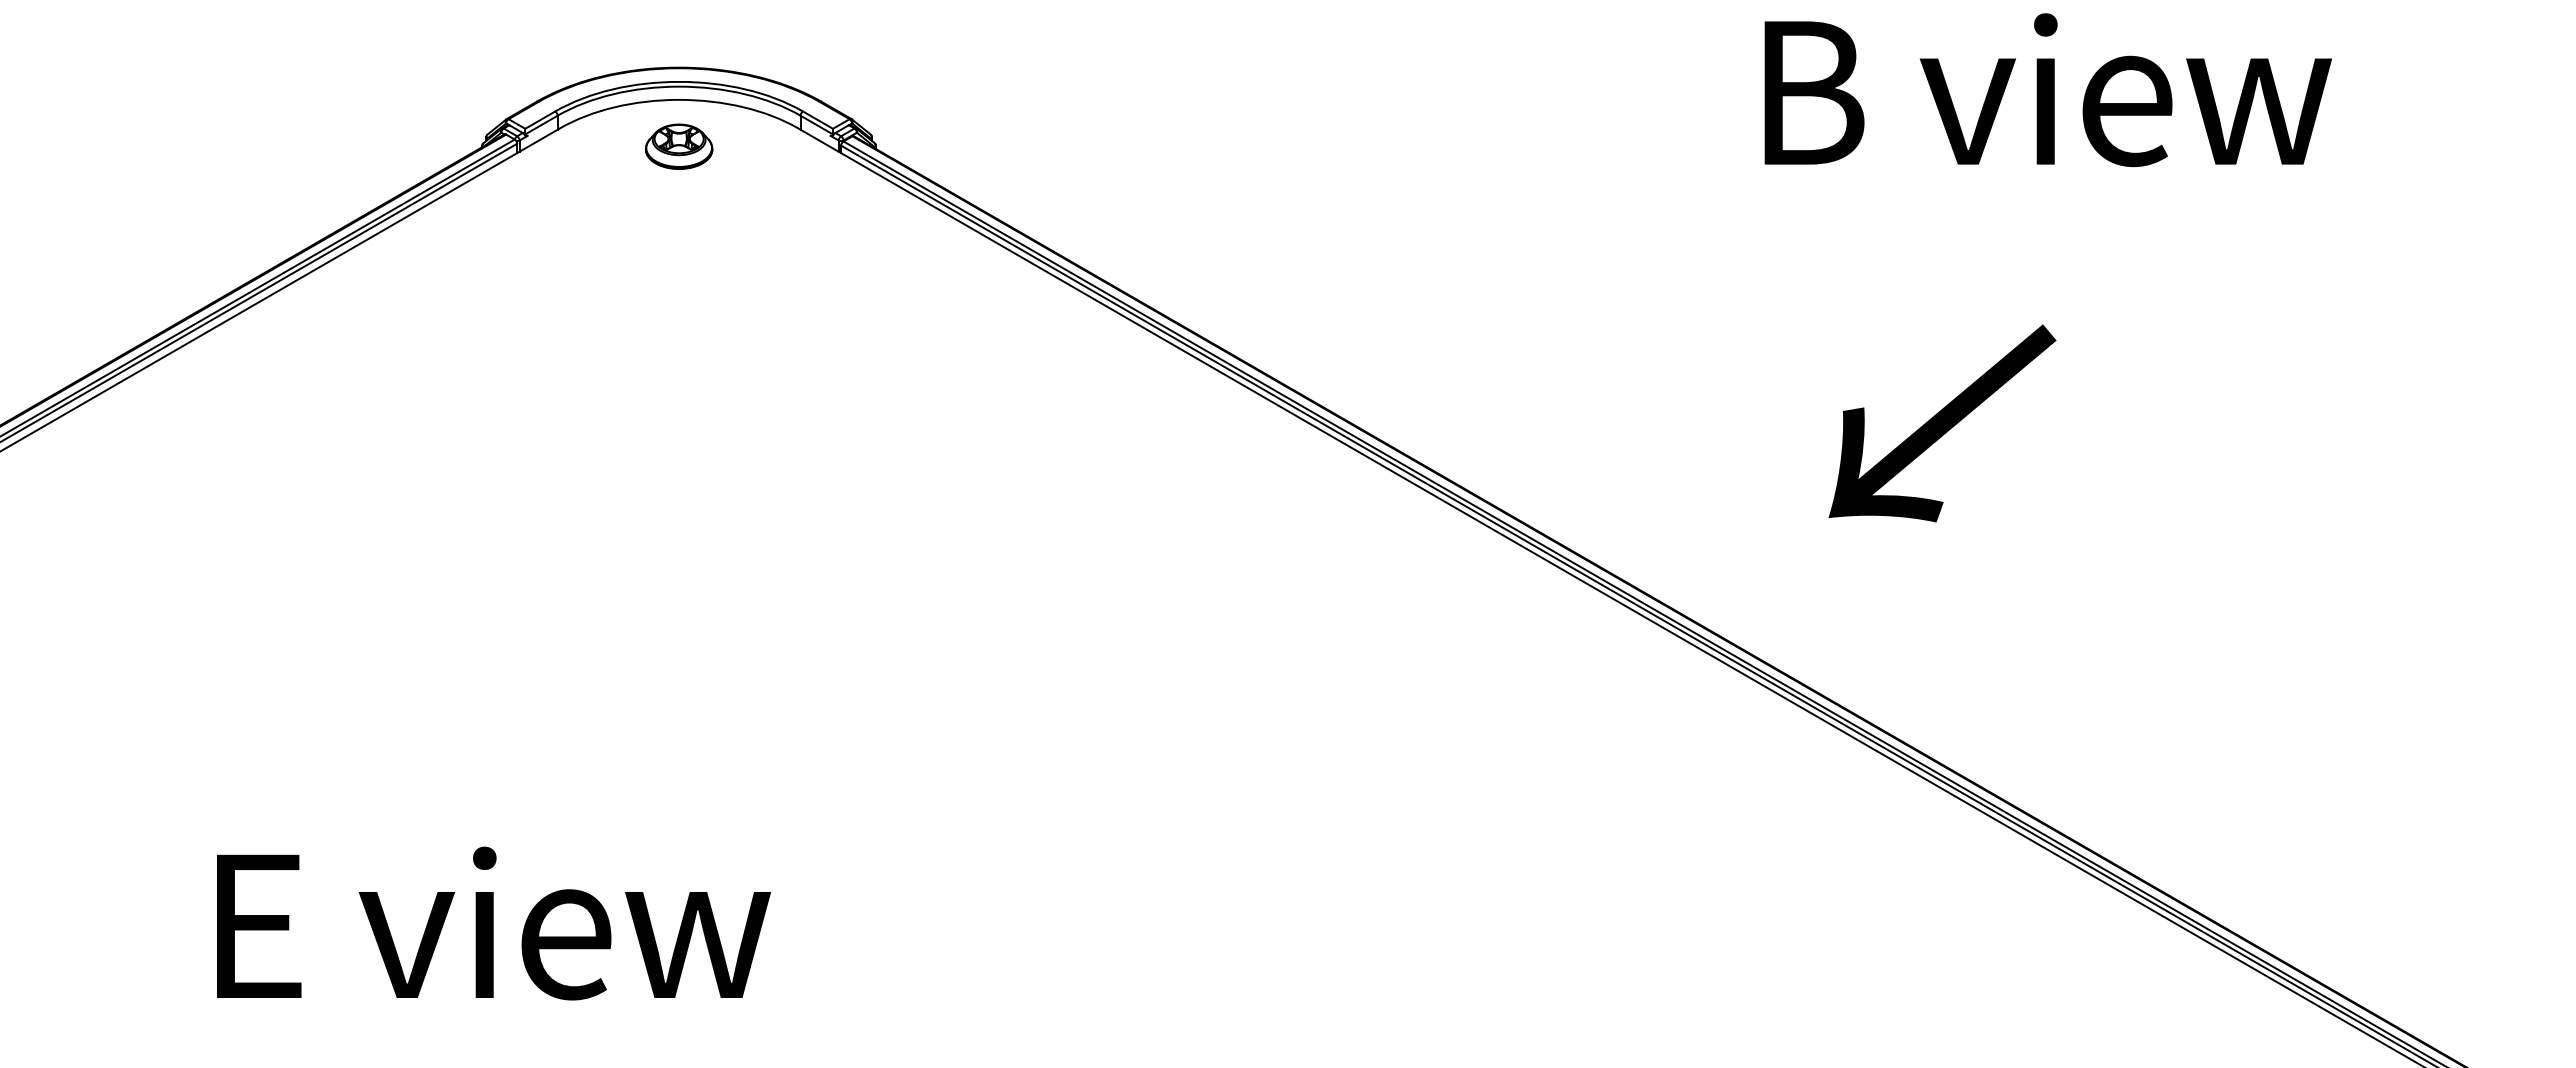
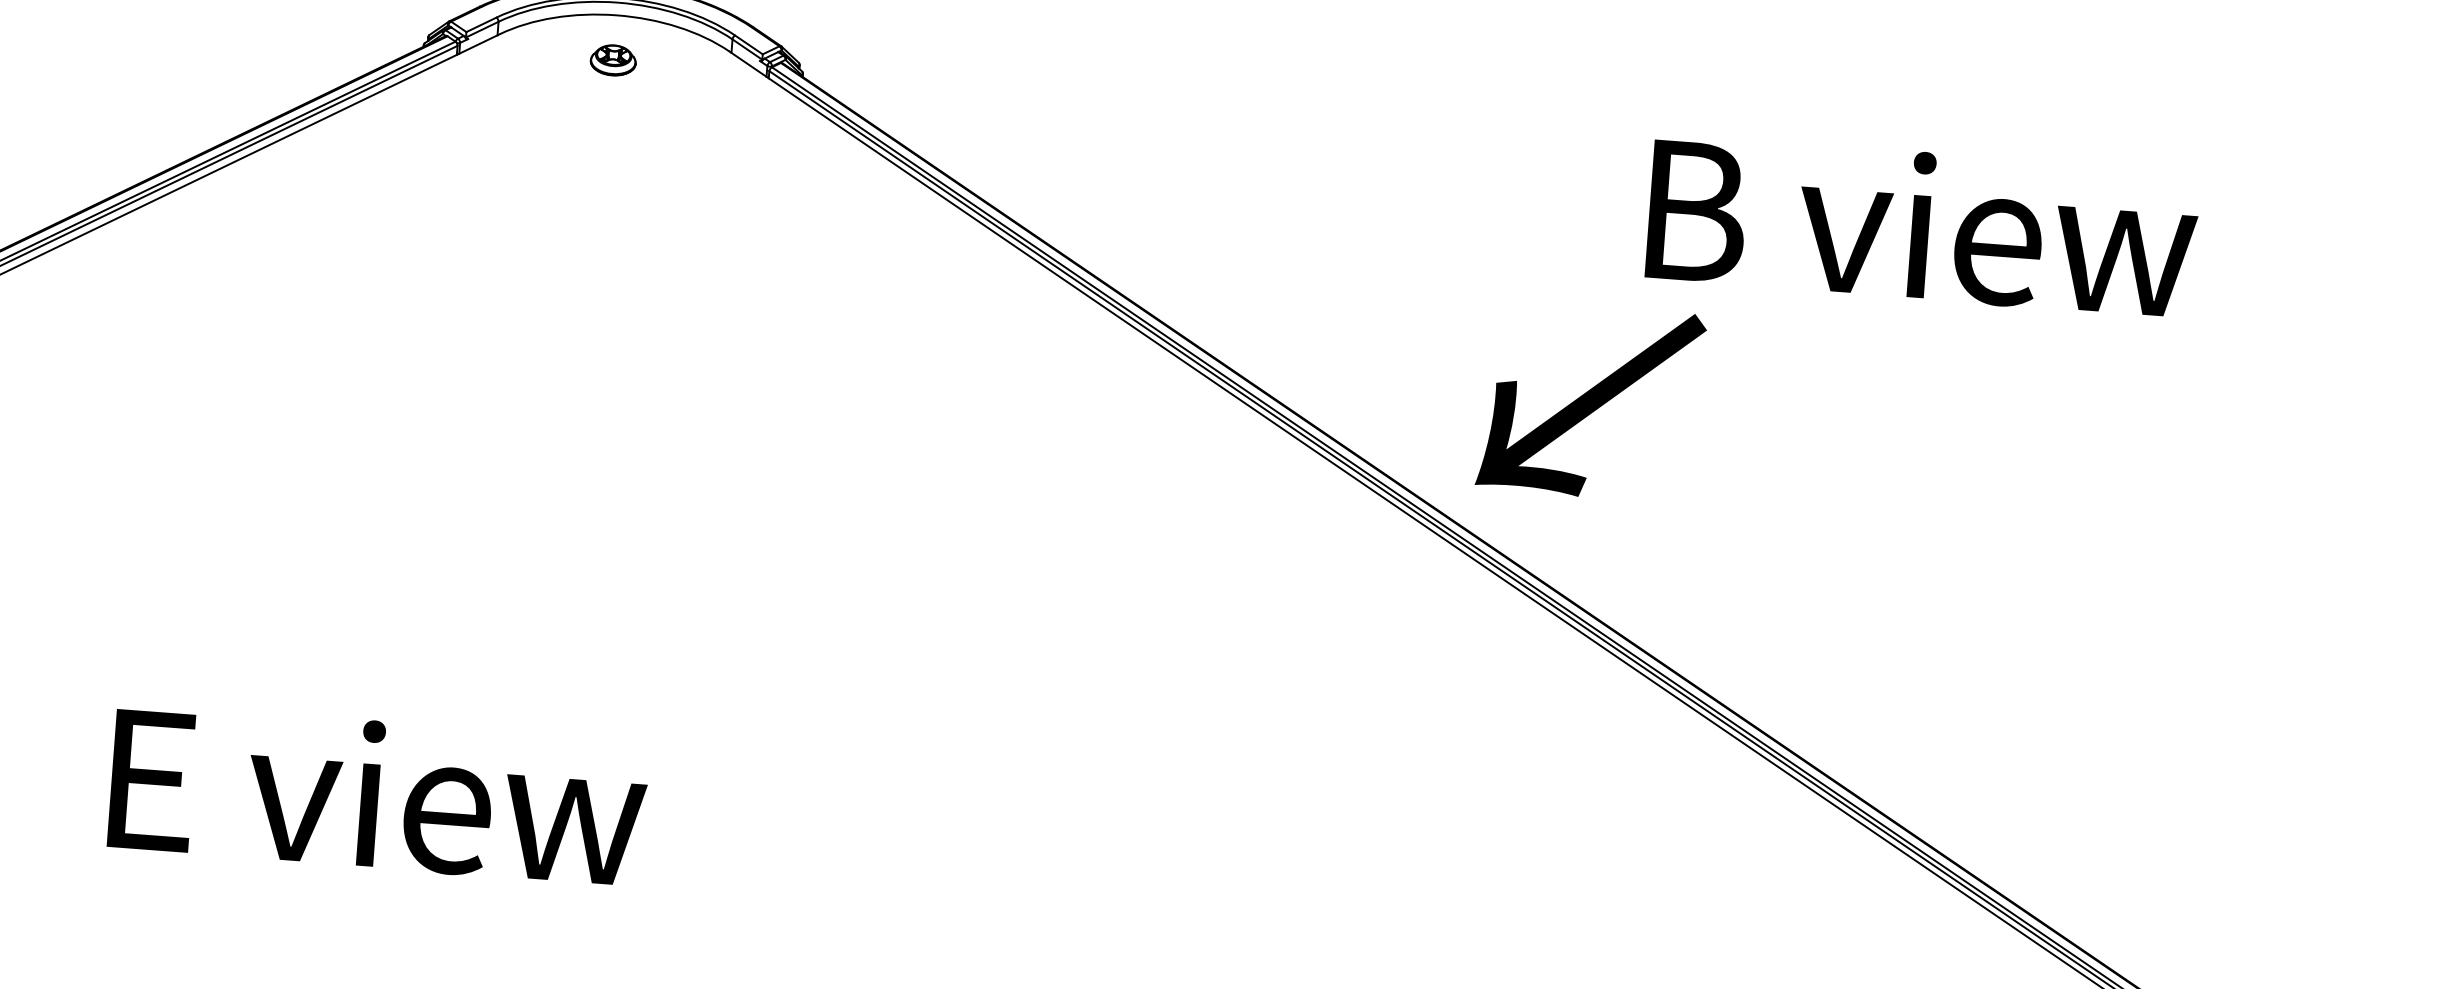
text: (2047, 90) -> (1922, 226), moved
part: (679, 146) -> (613, 60), size x0.7
text: (1942, 423) -> (1591, 402), moved

